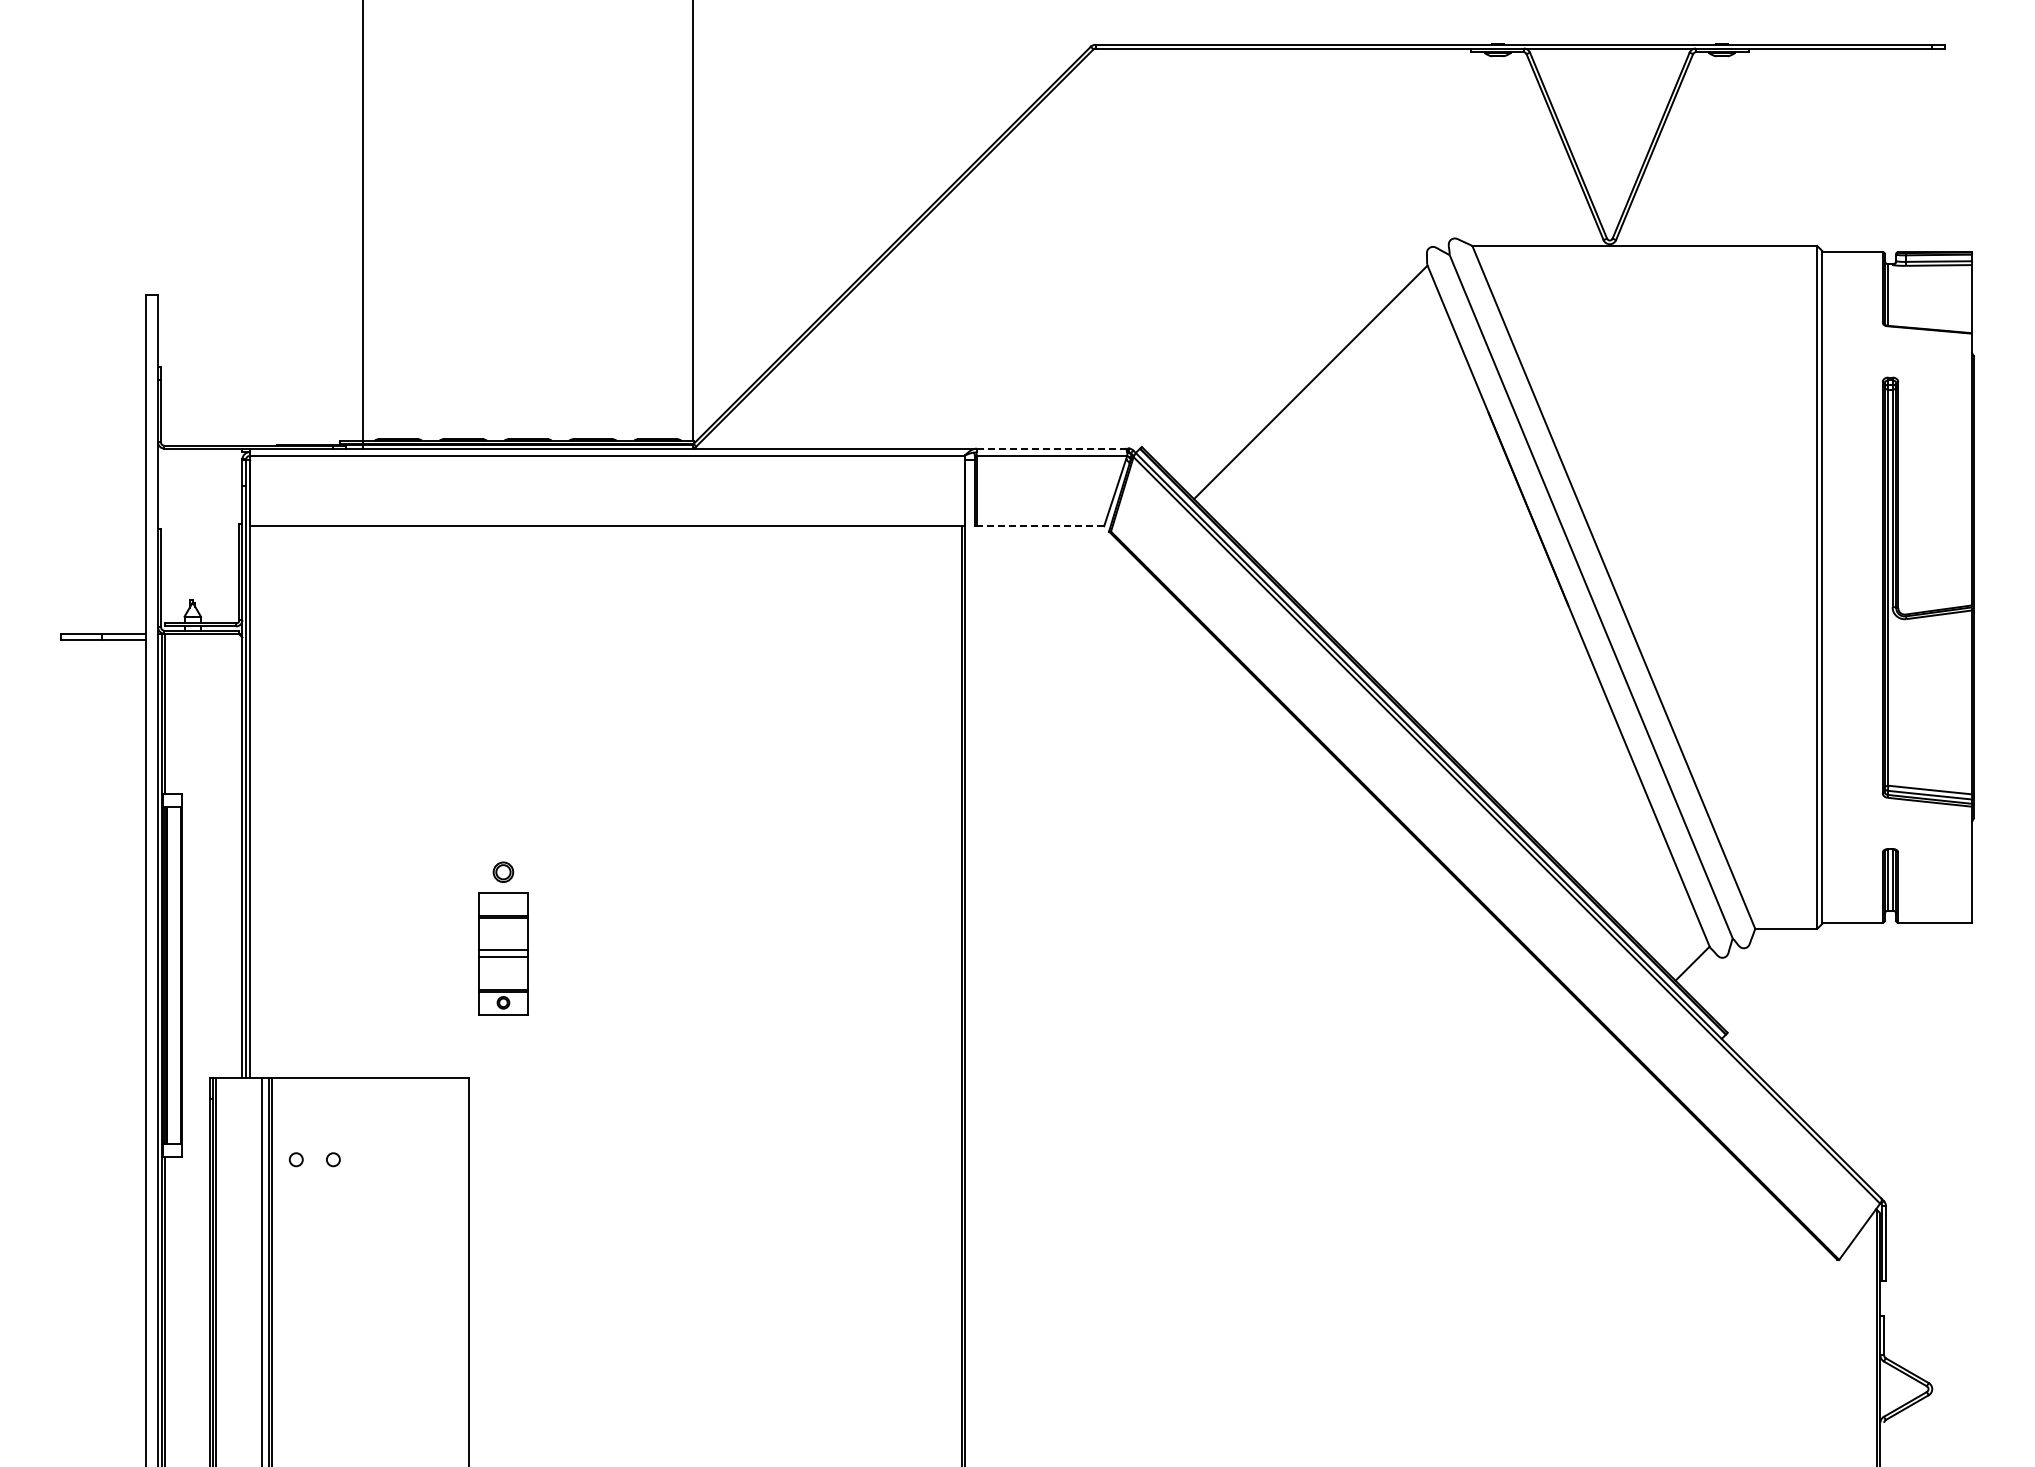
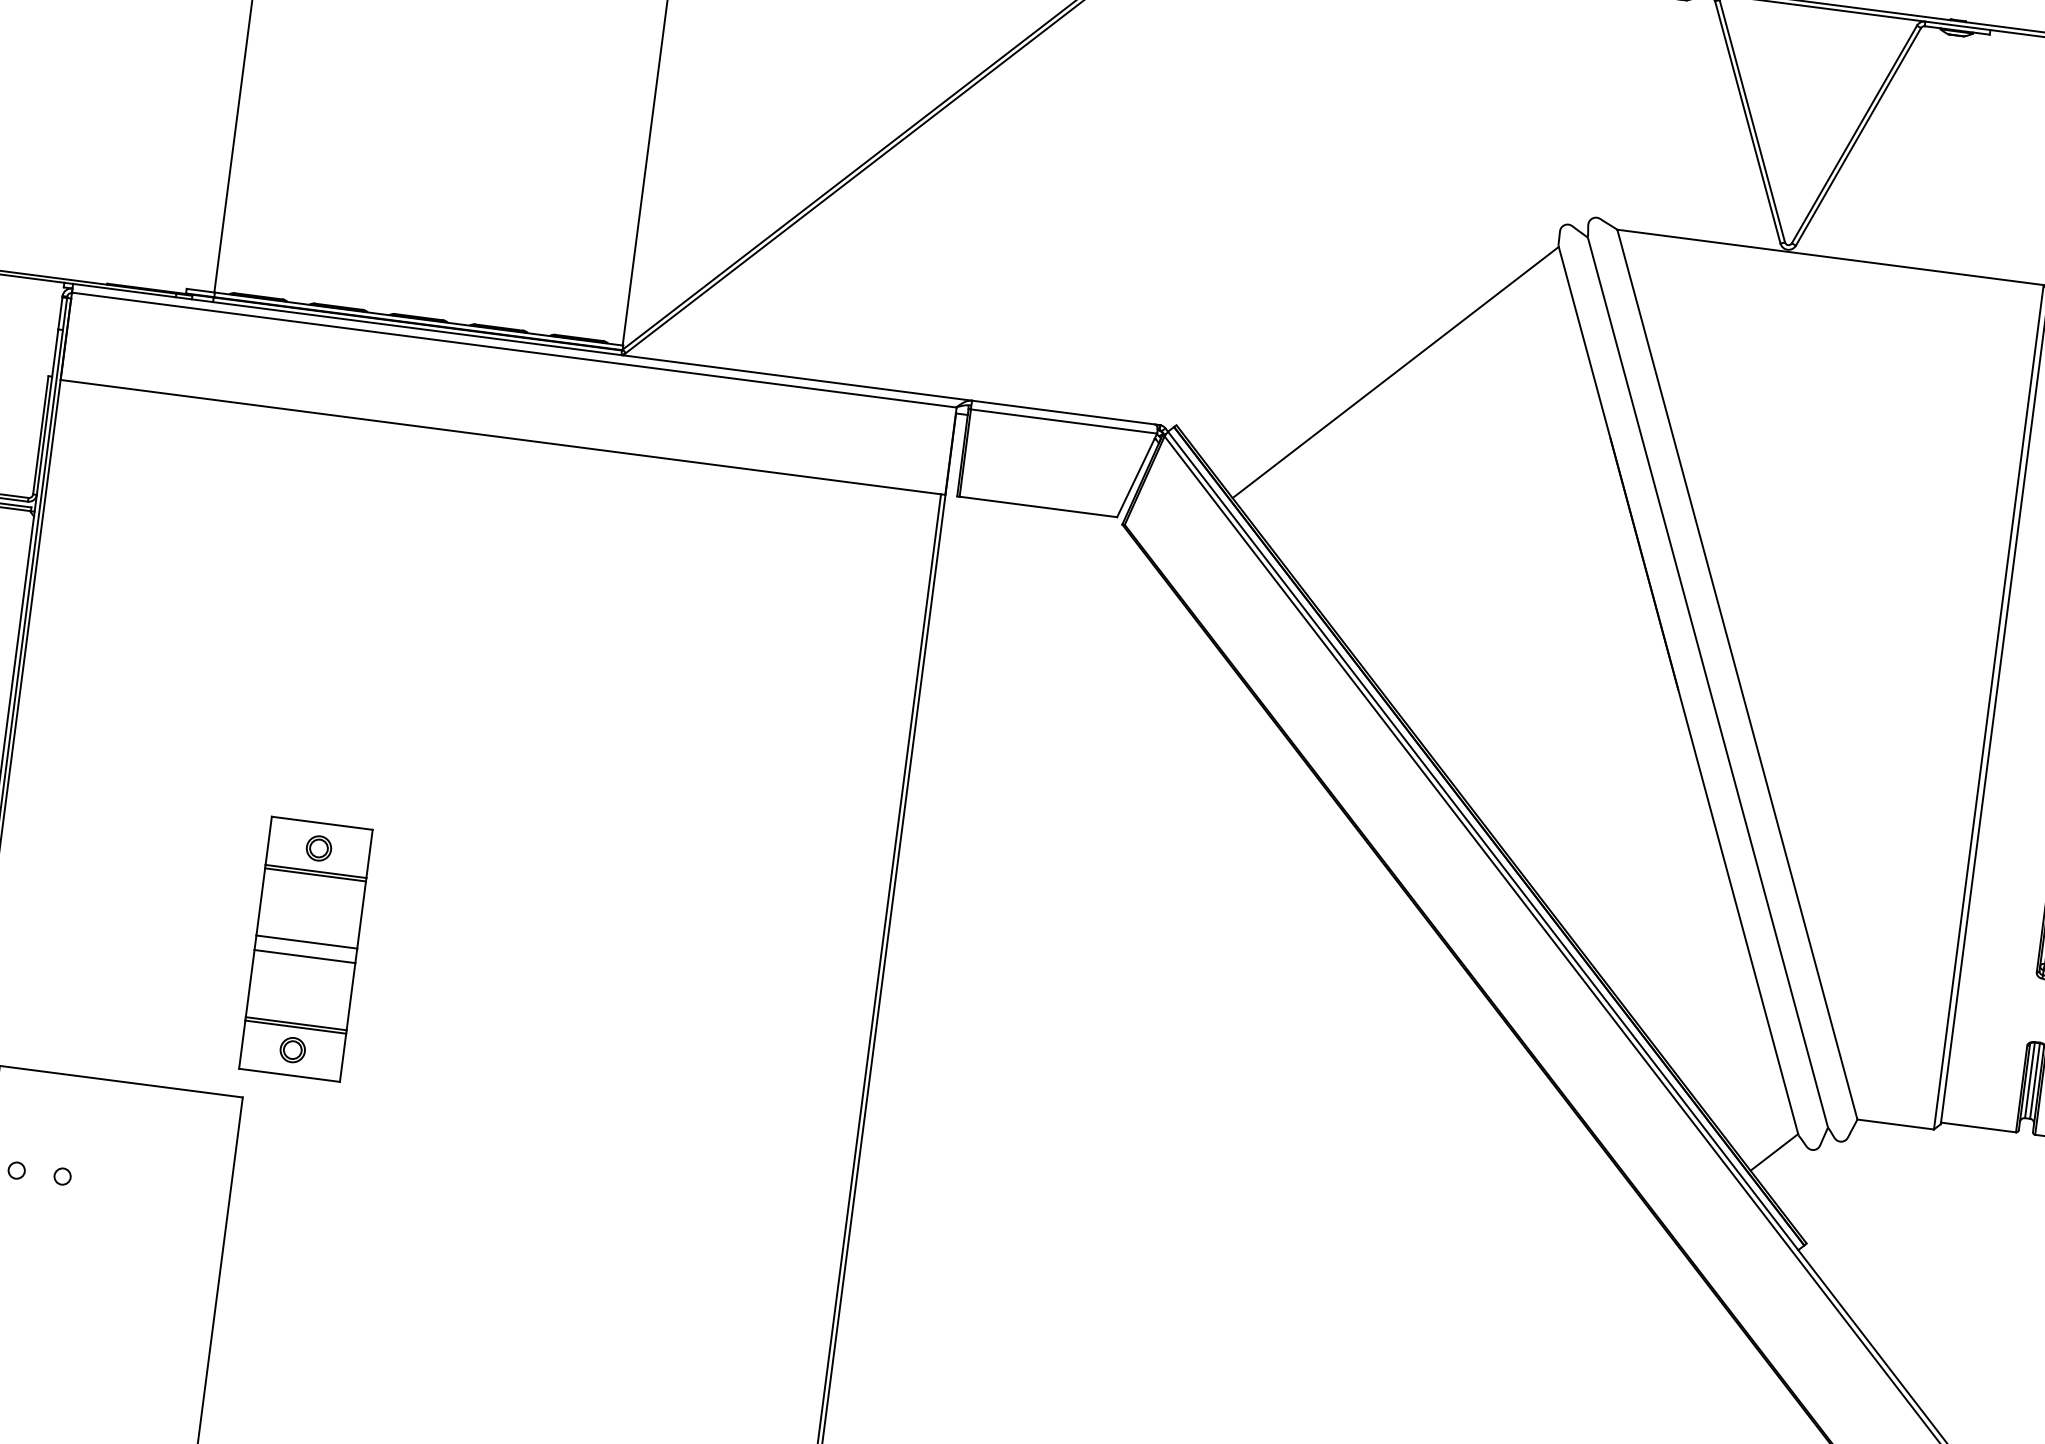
line: (1051, 448) -> (1064, 412), dashed -> solid
line: (1040, 526) -> (1038, 507), dashed -> solid
part: (503, 953) -> (306, 948), size x1.67

